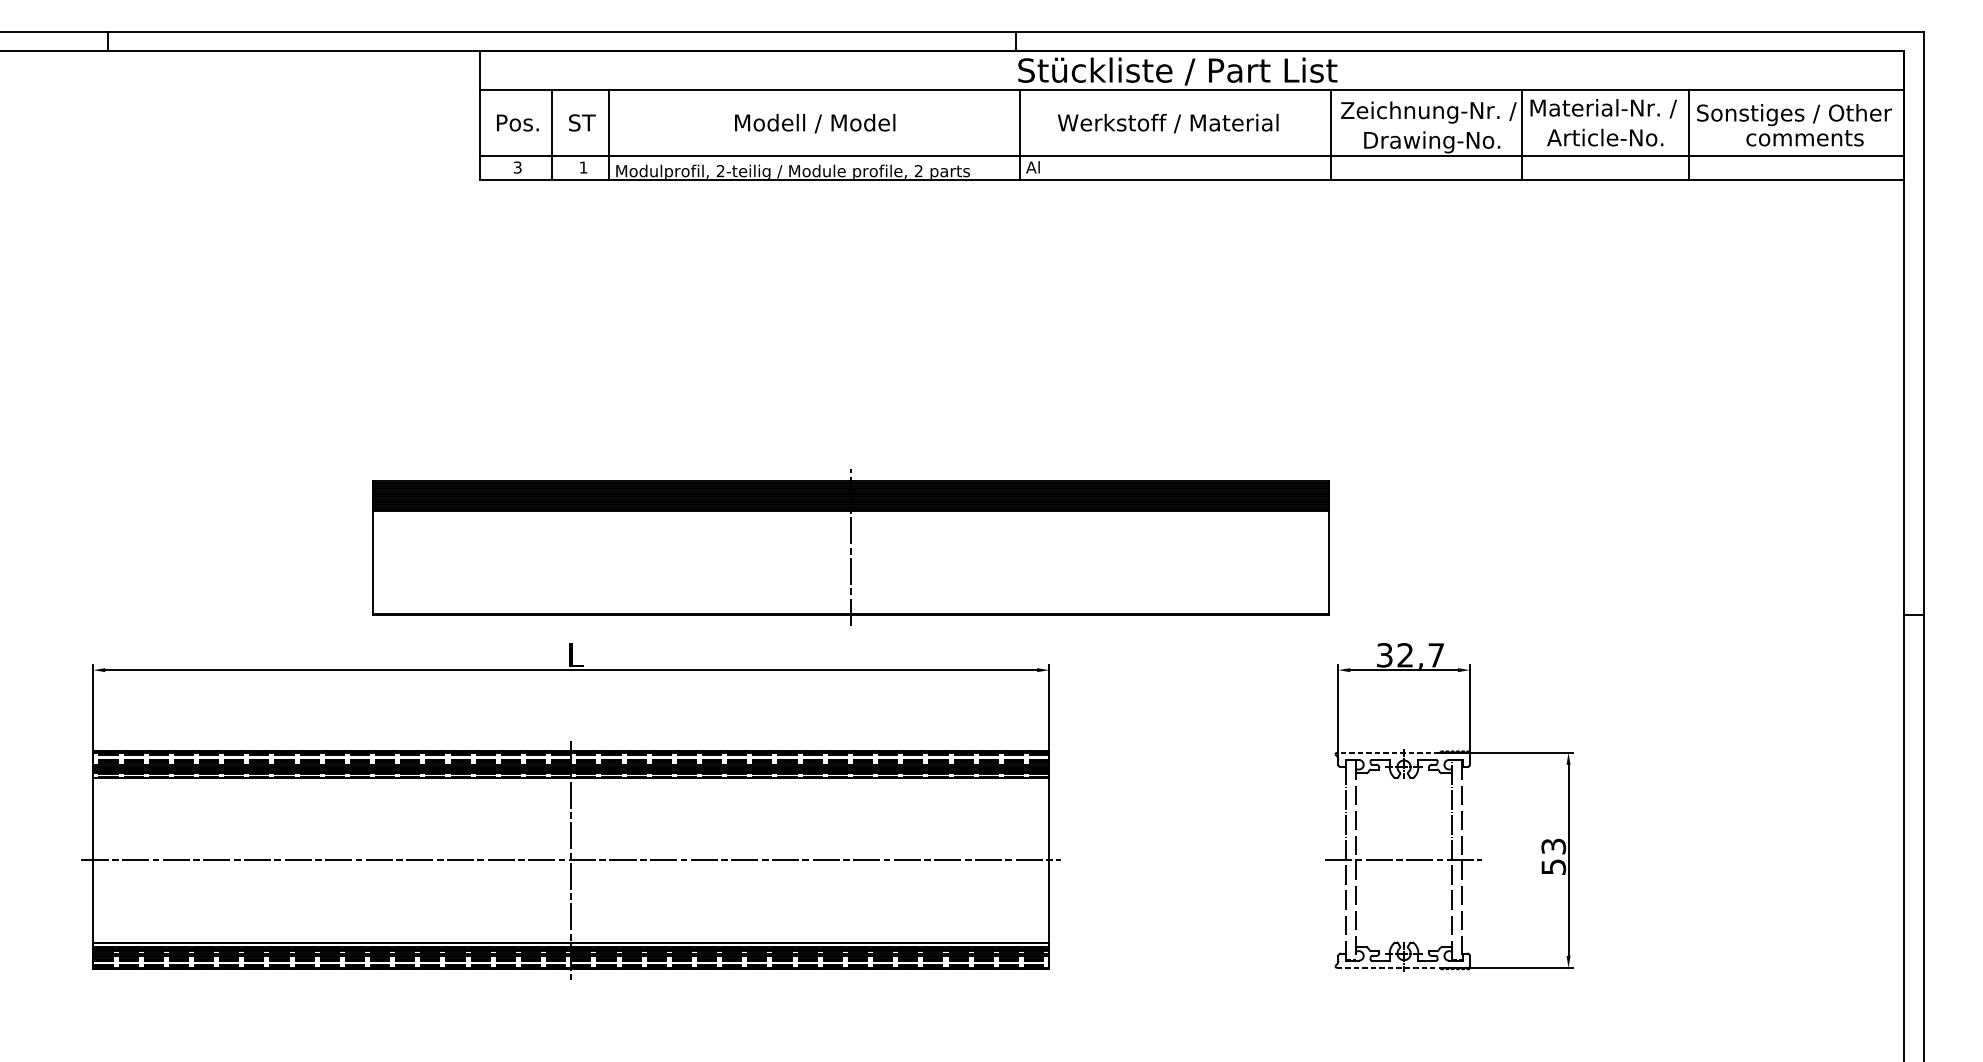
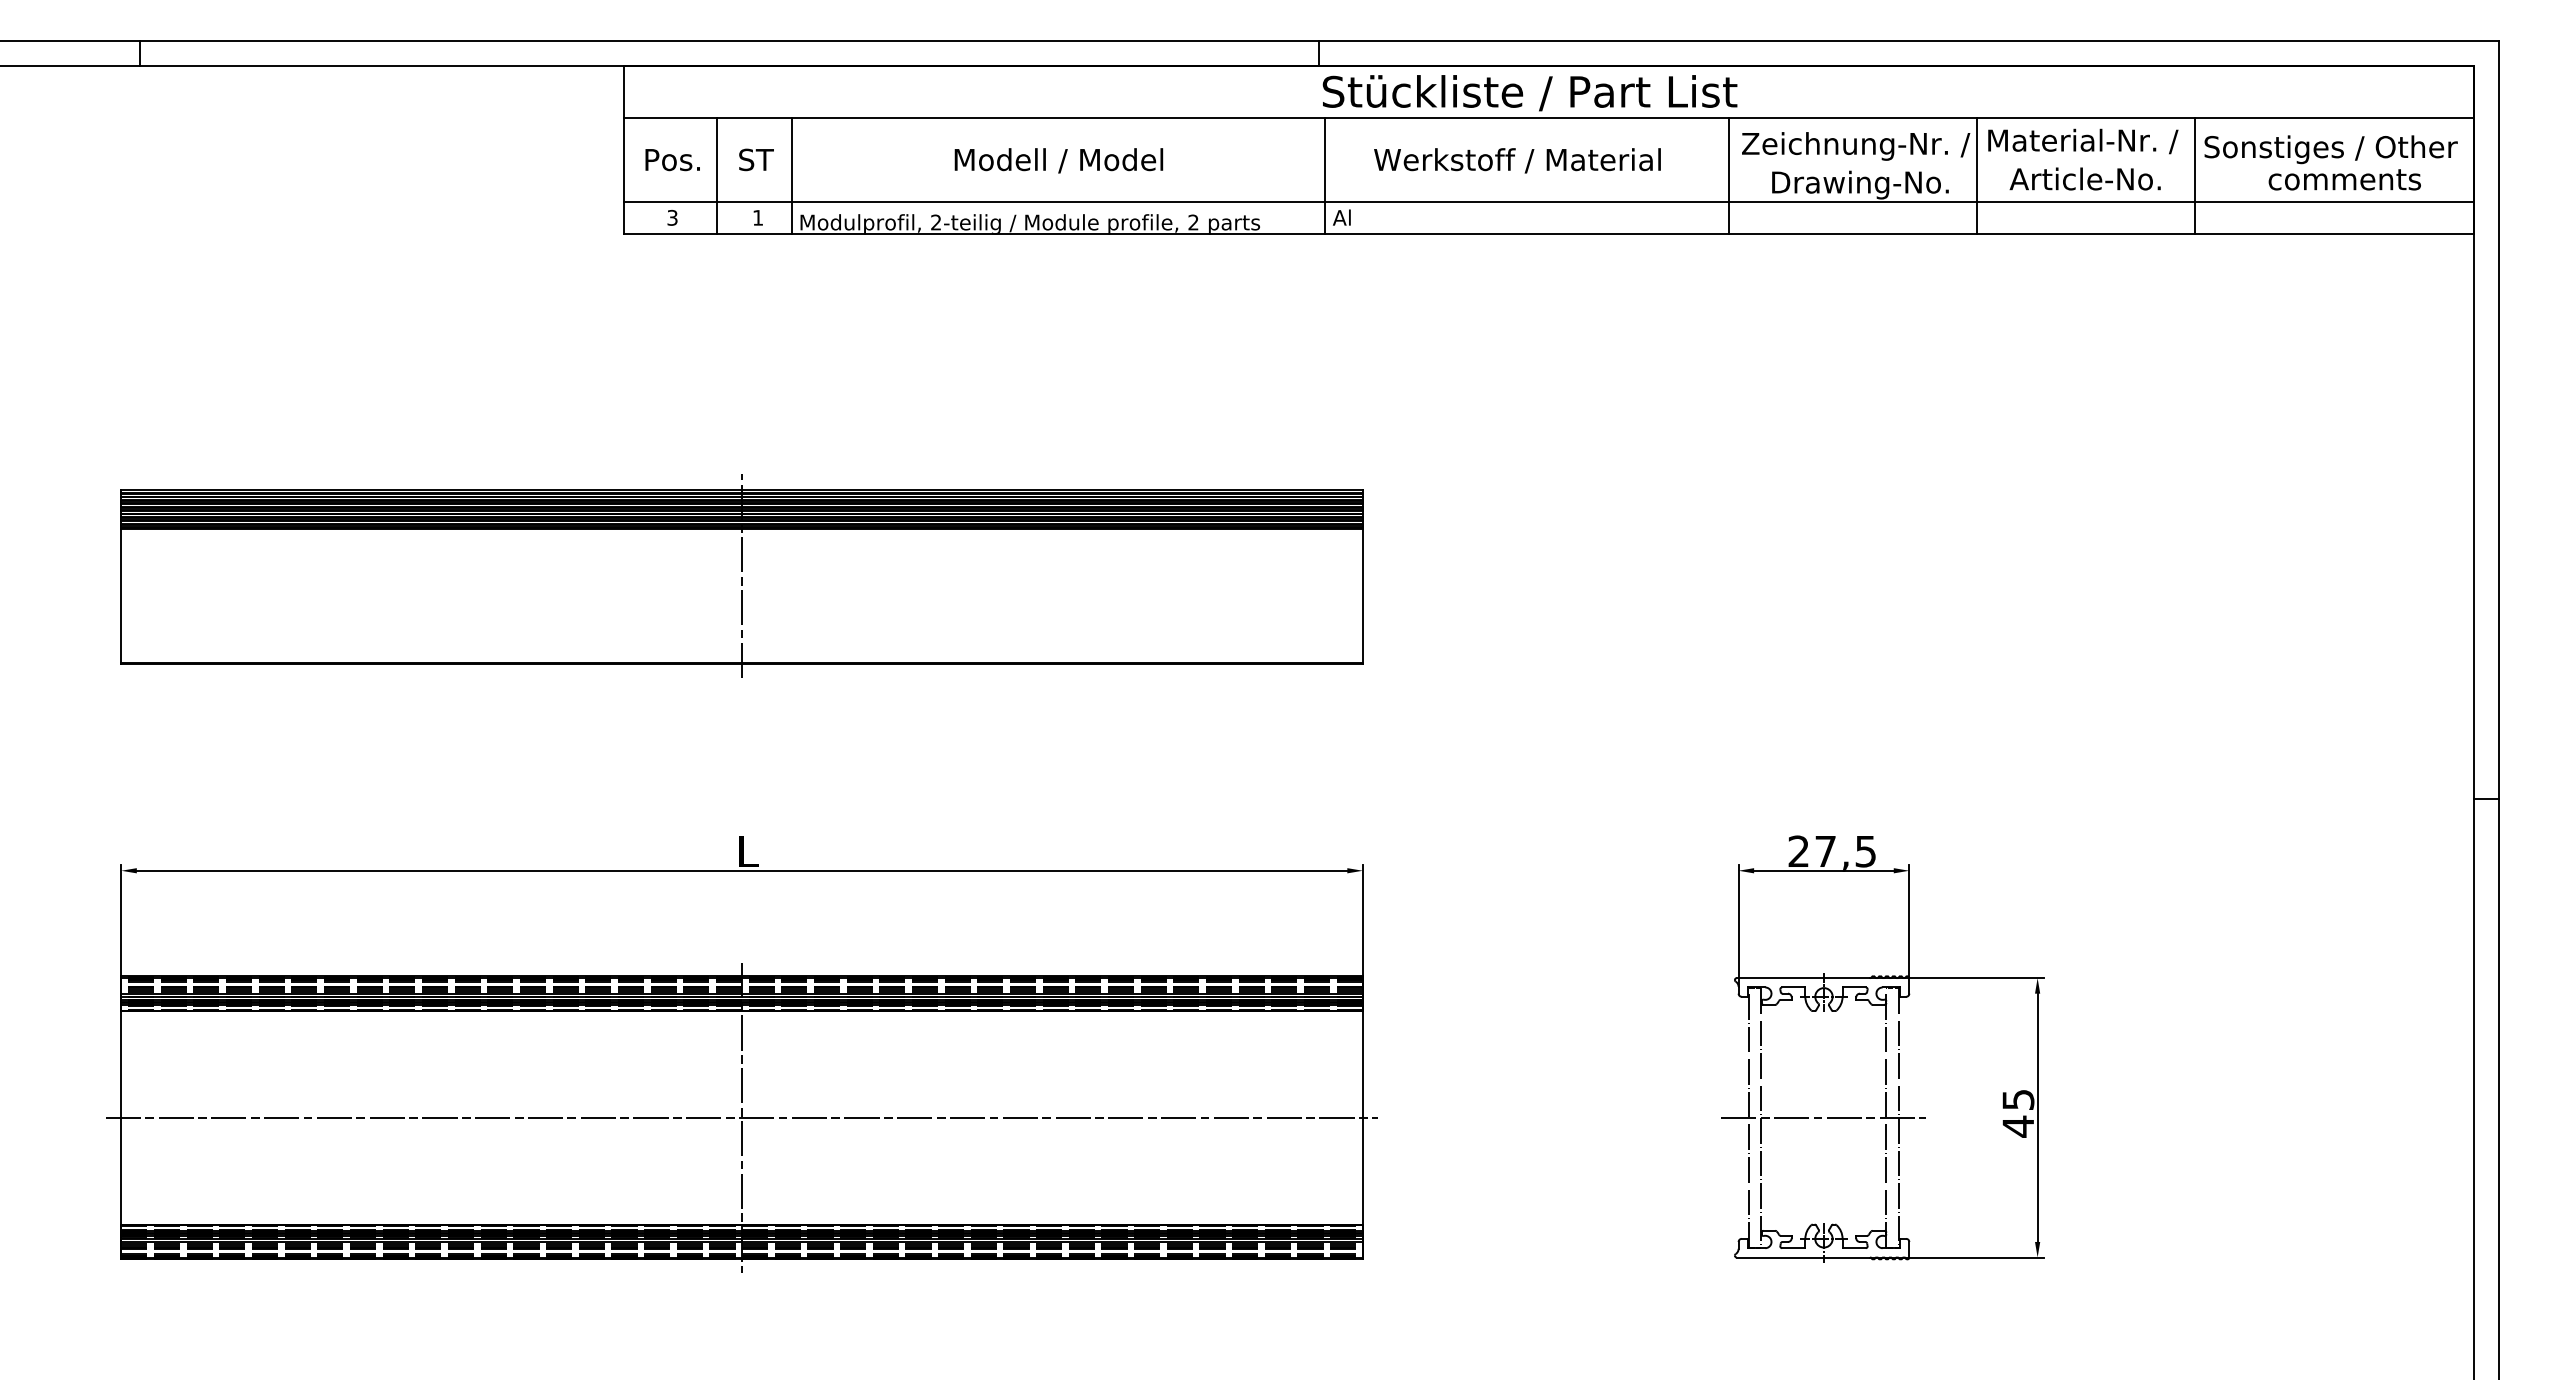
part: (850, 546) -> (741, 575), moved
text: (1409, 655) -> (1831, 851), 32,7 -> 27,5
line: (1388, 753) -> (1803, 978), dashed -> solid
text: (1553, 857) -> (2018, 1113), 53 -> 45
line: (1388, 967) -> (1803, 1257), dashed -> solid

